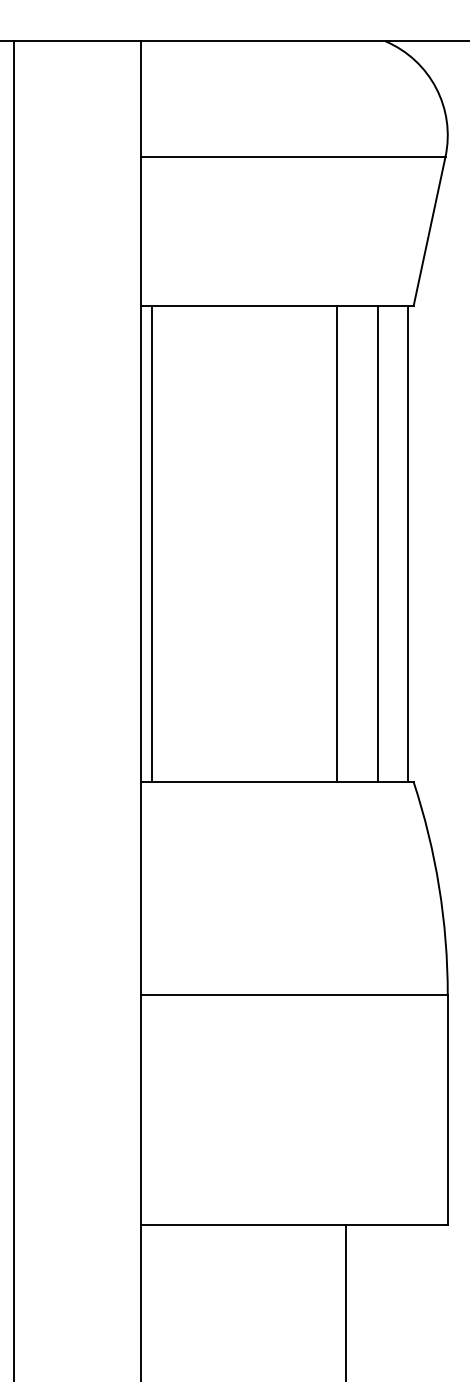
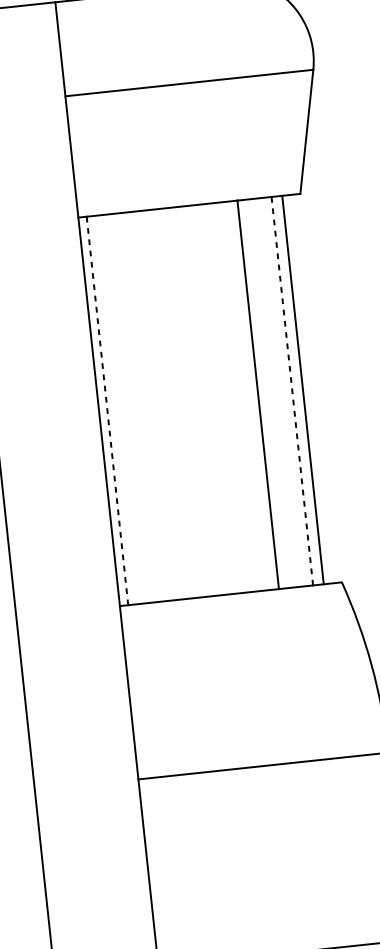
line: (151, 543) -> (107, 410), solid -> dashed
line: (378, 543) -> (292, 390), solid -> dashed
line: (408, 543) -> (302, 389), moved

